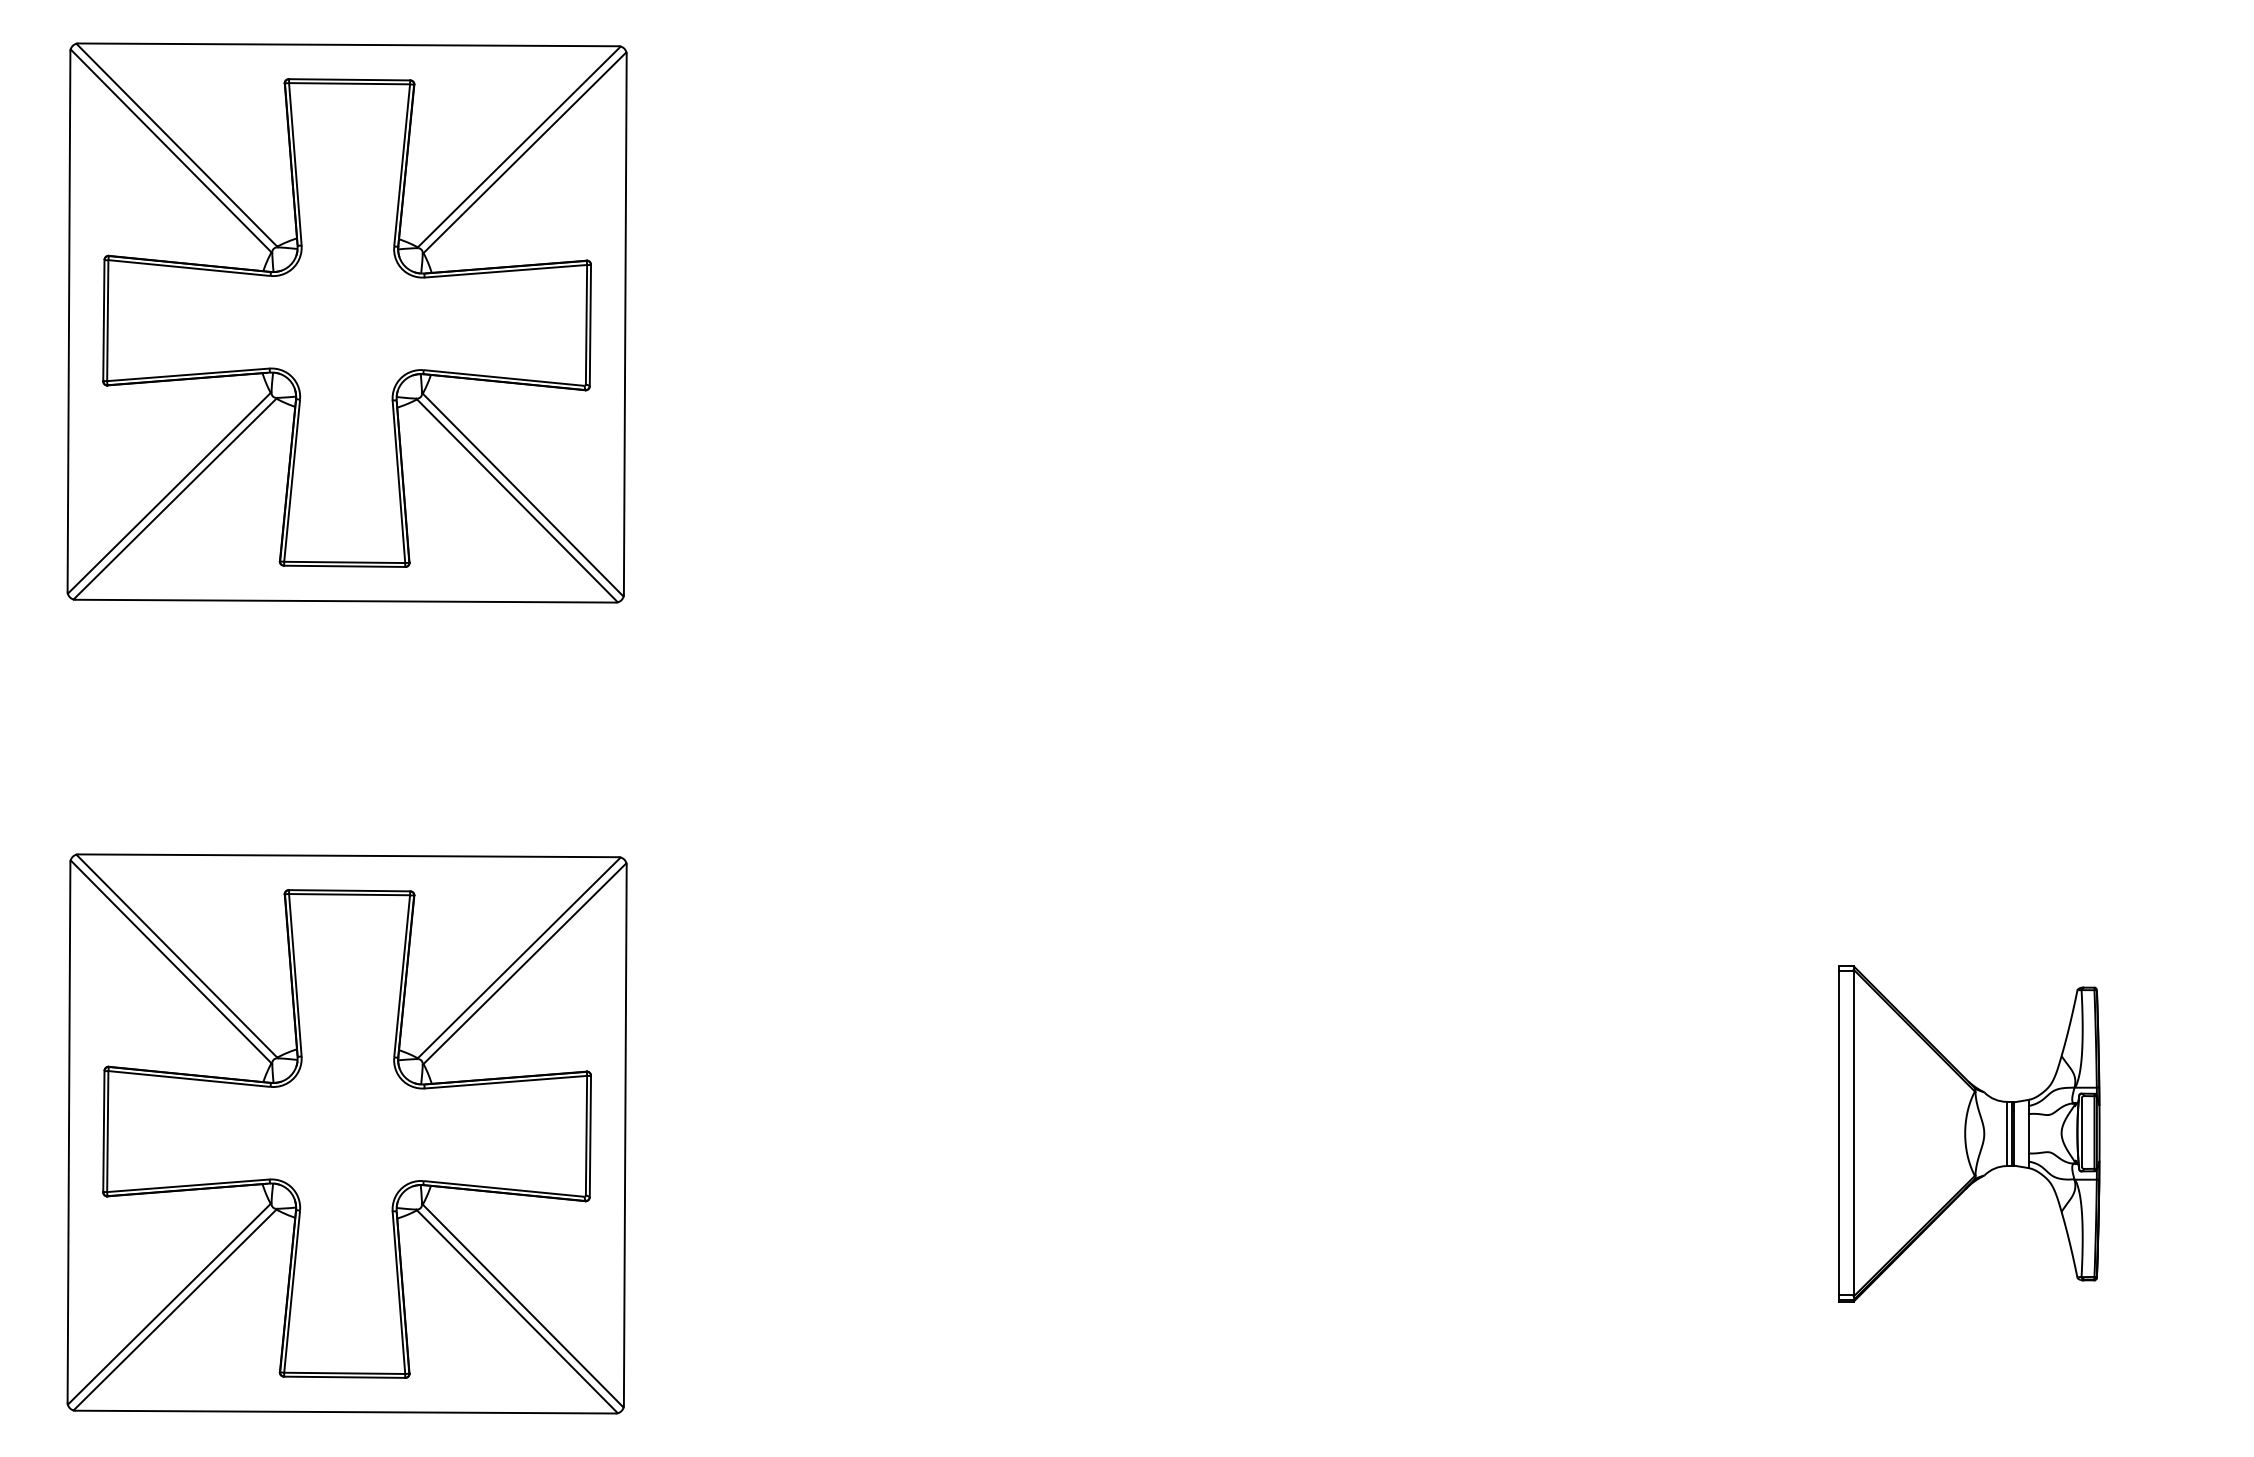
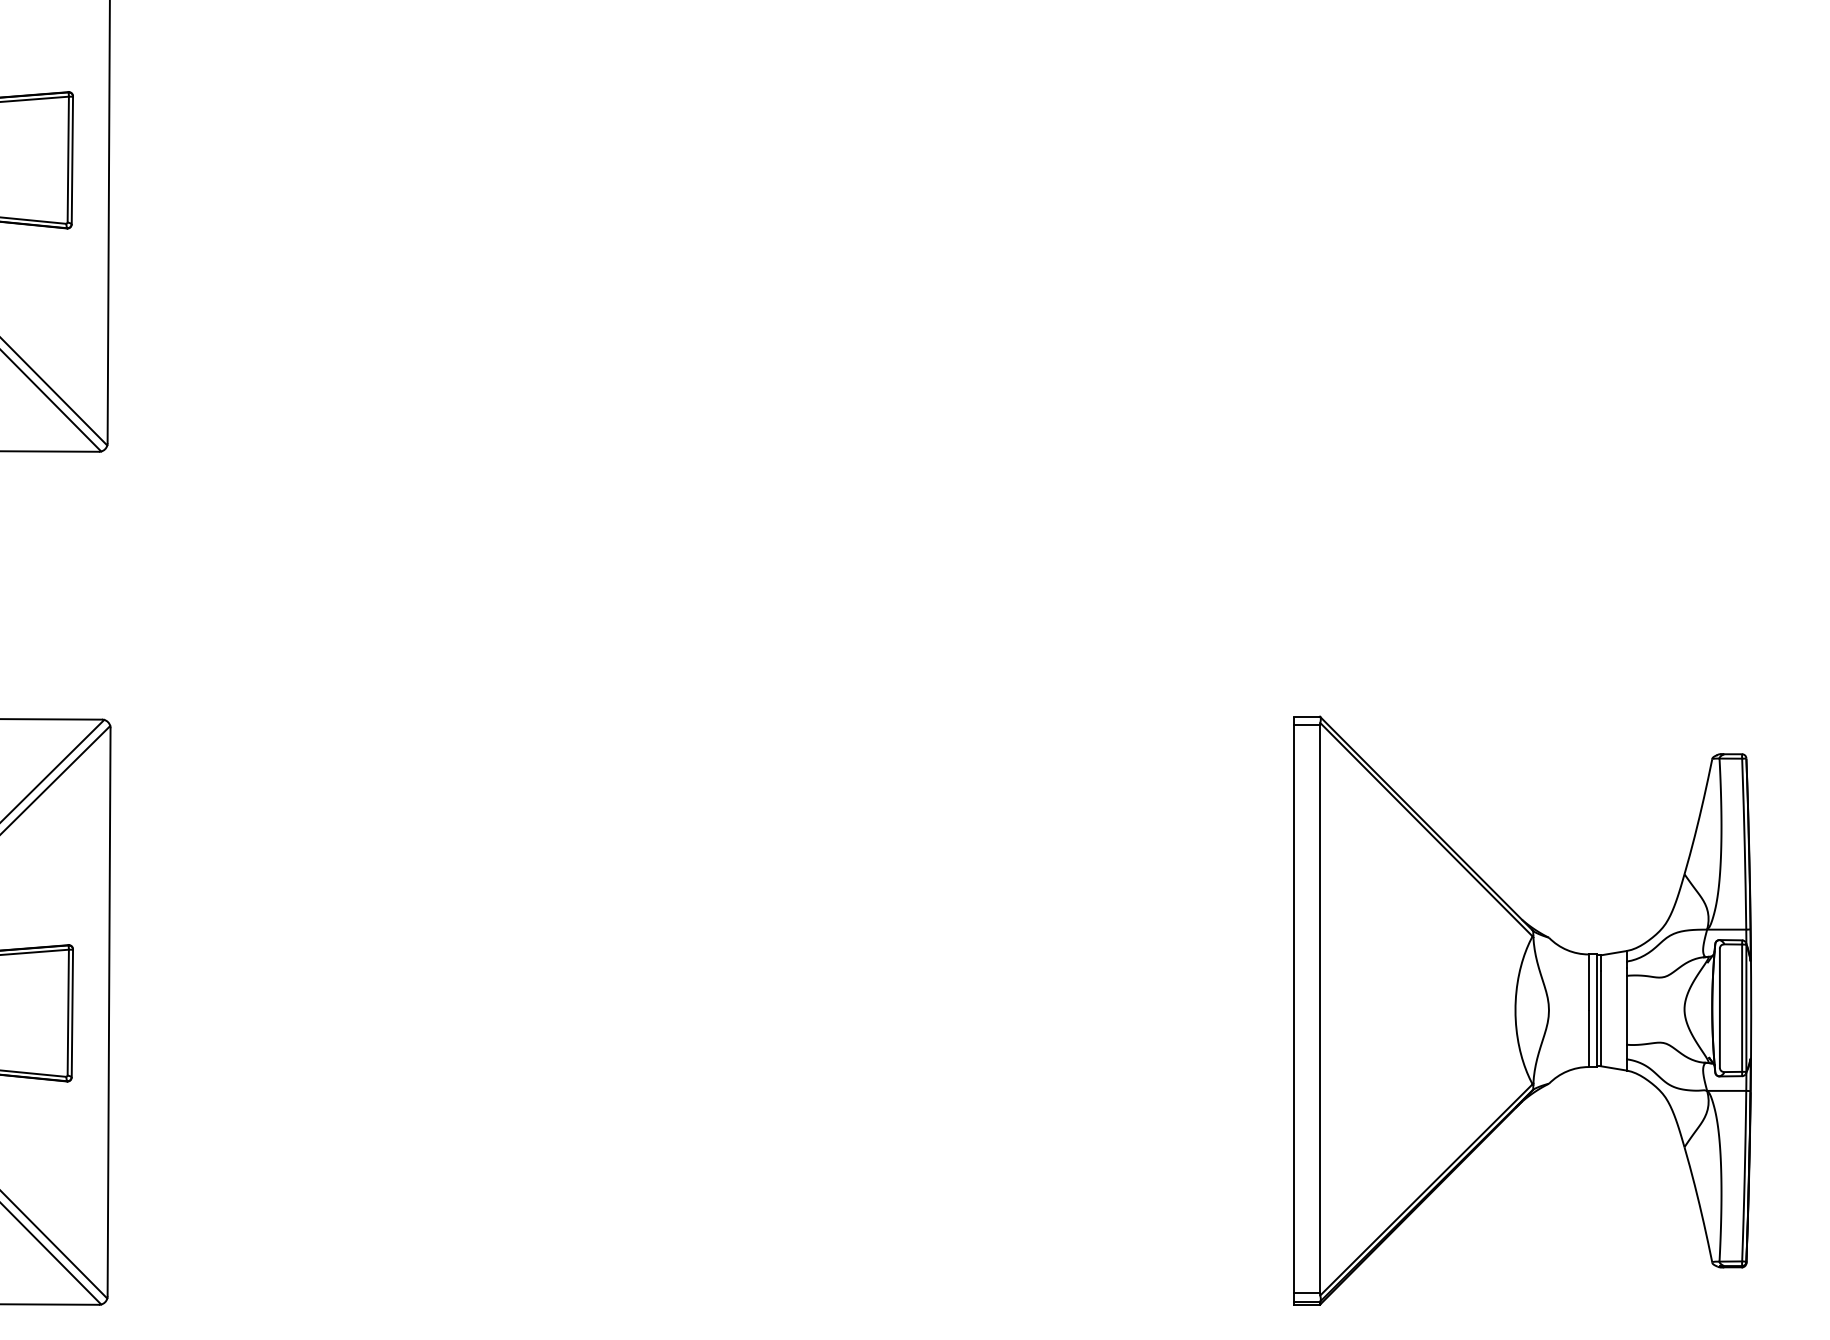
part: (1969, 1133) -> (1523, 1010), size x1.67

